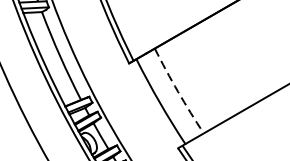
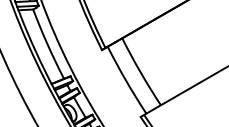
arc: (177, 91) -> (140, 72), dashed -> solid

